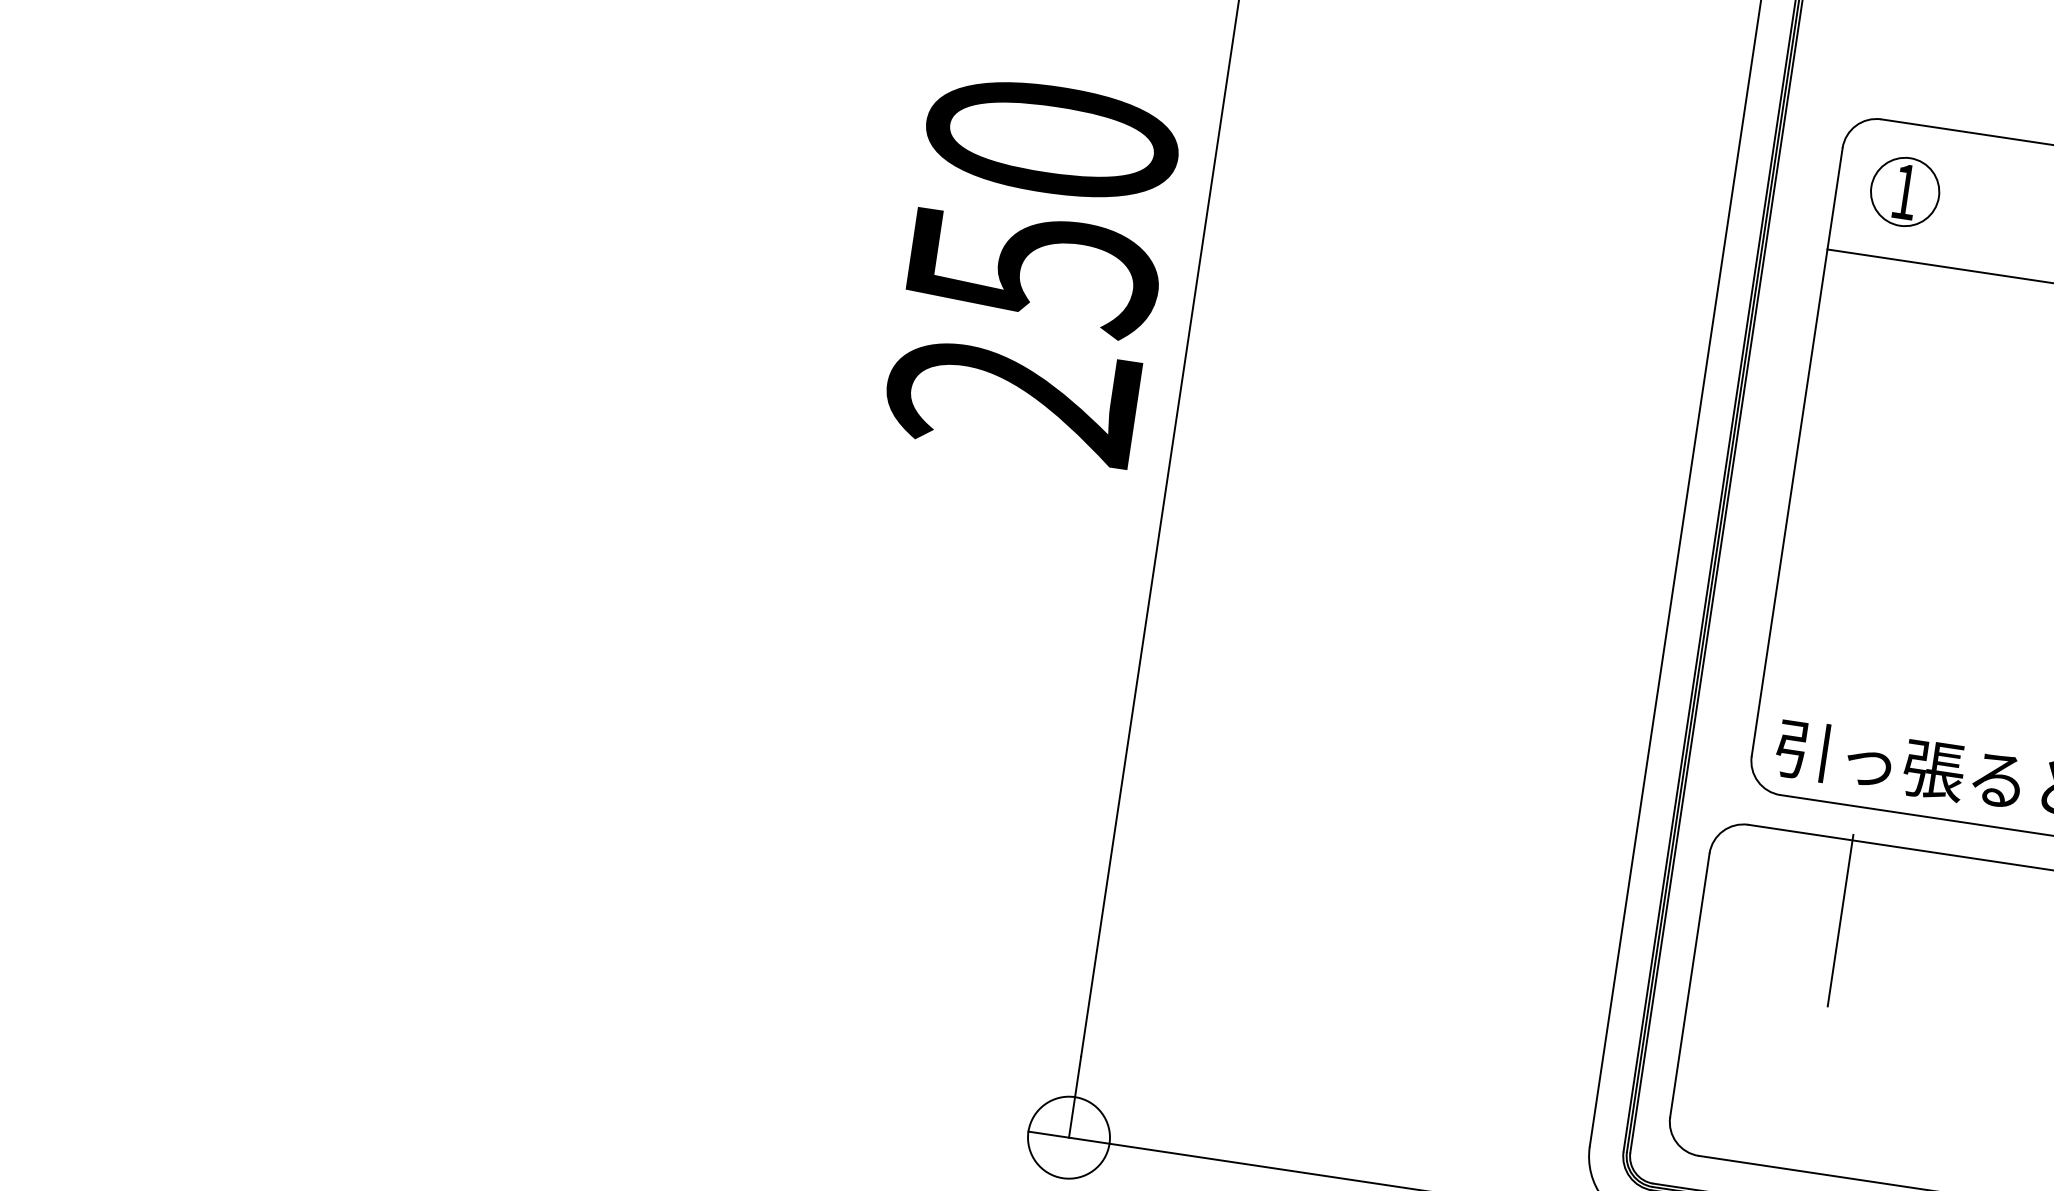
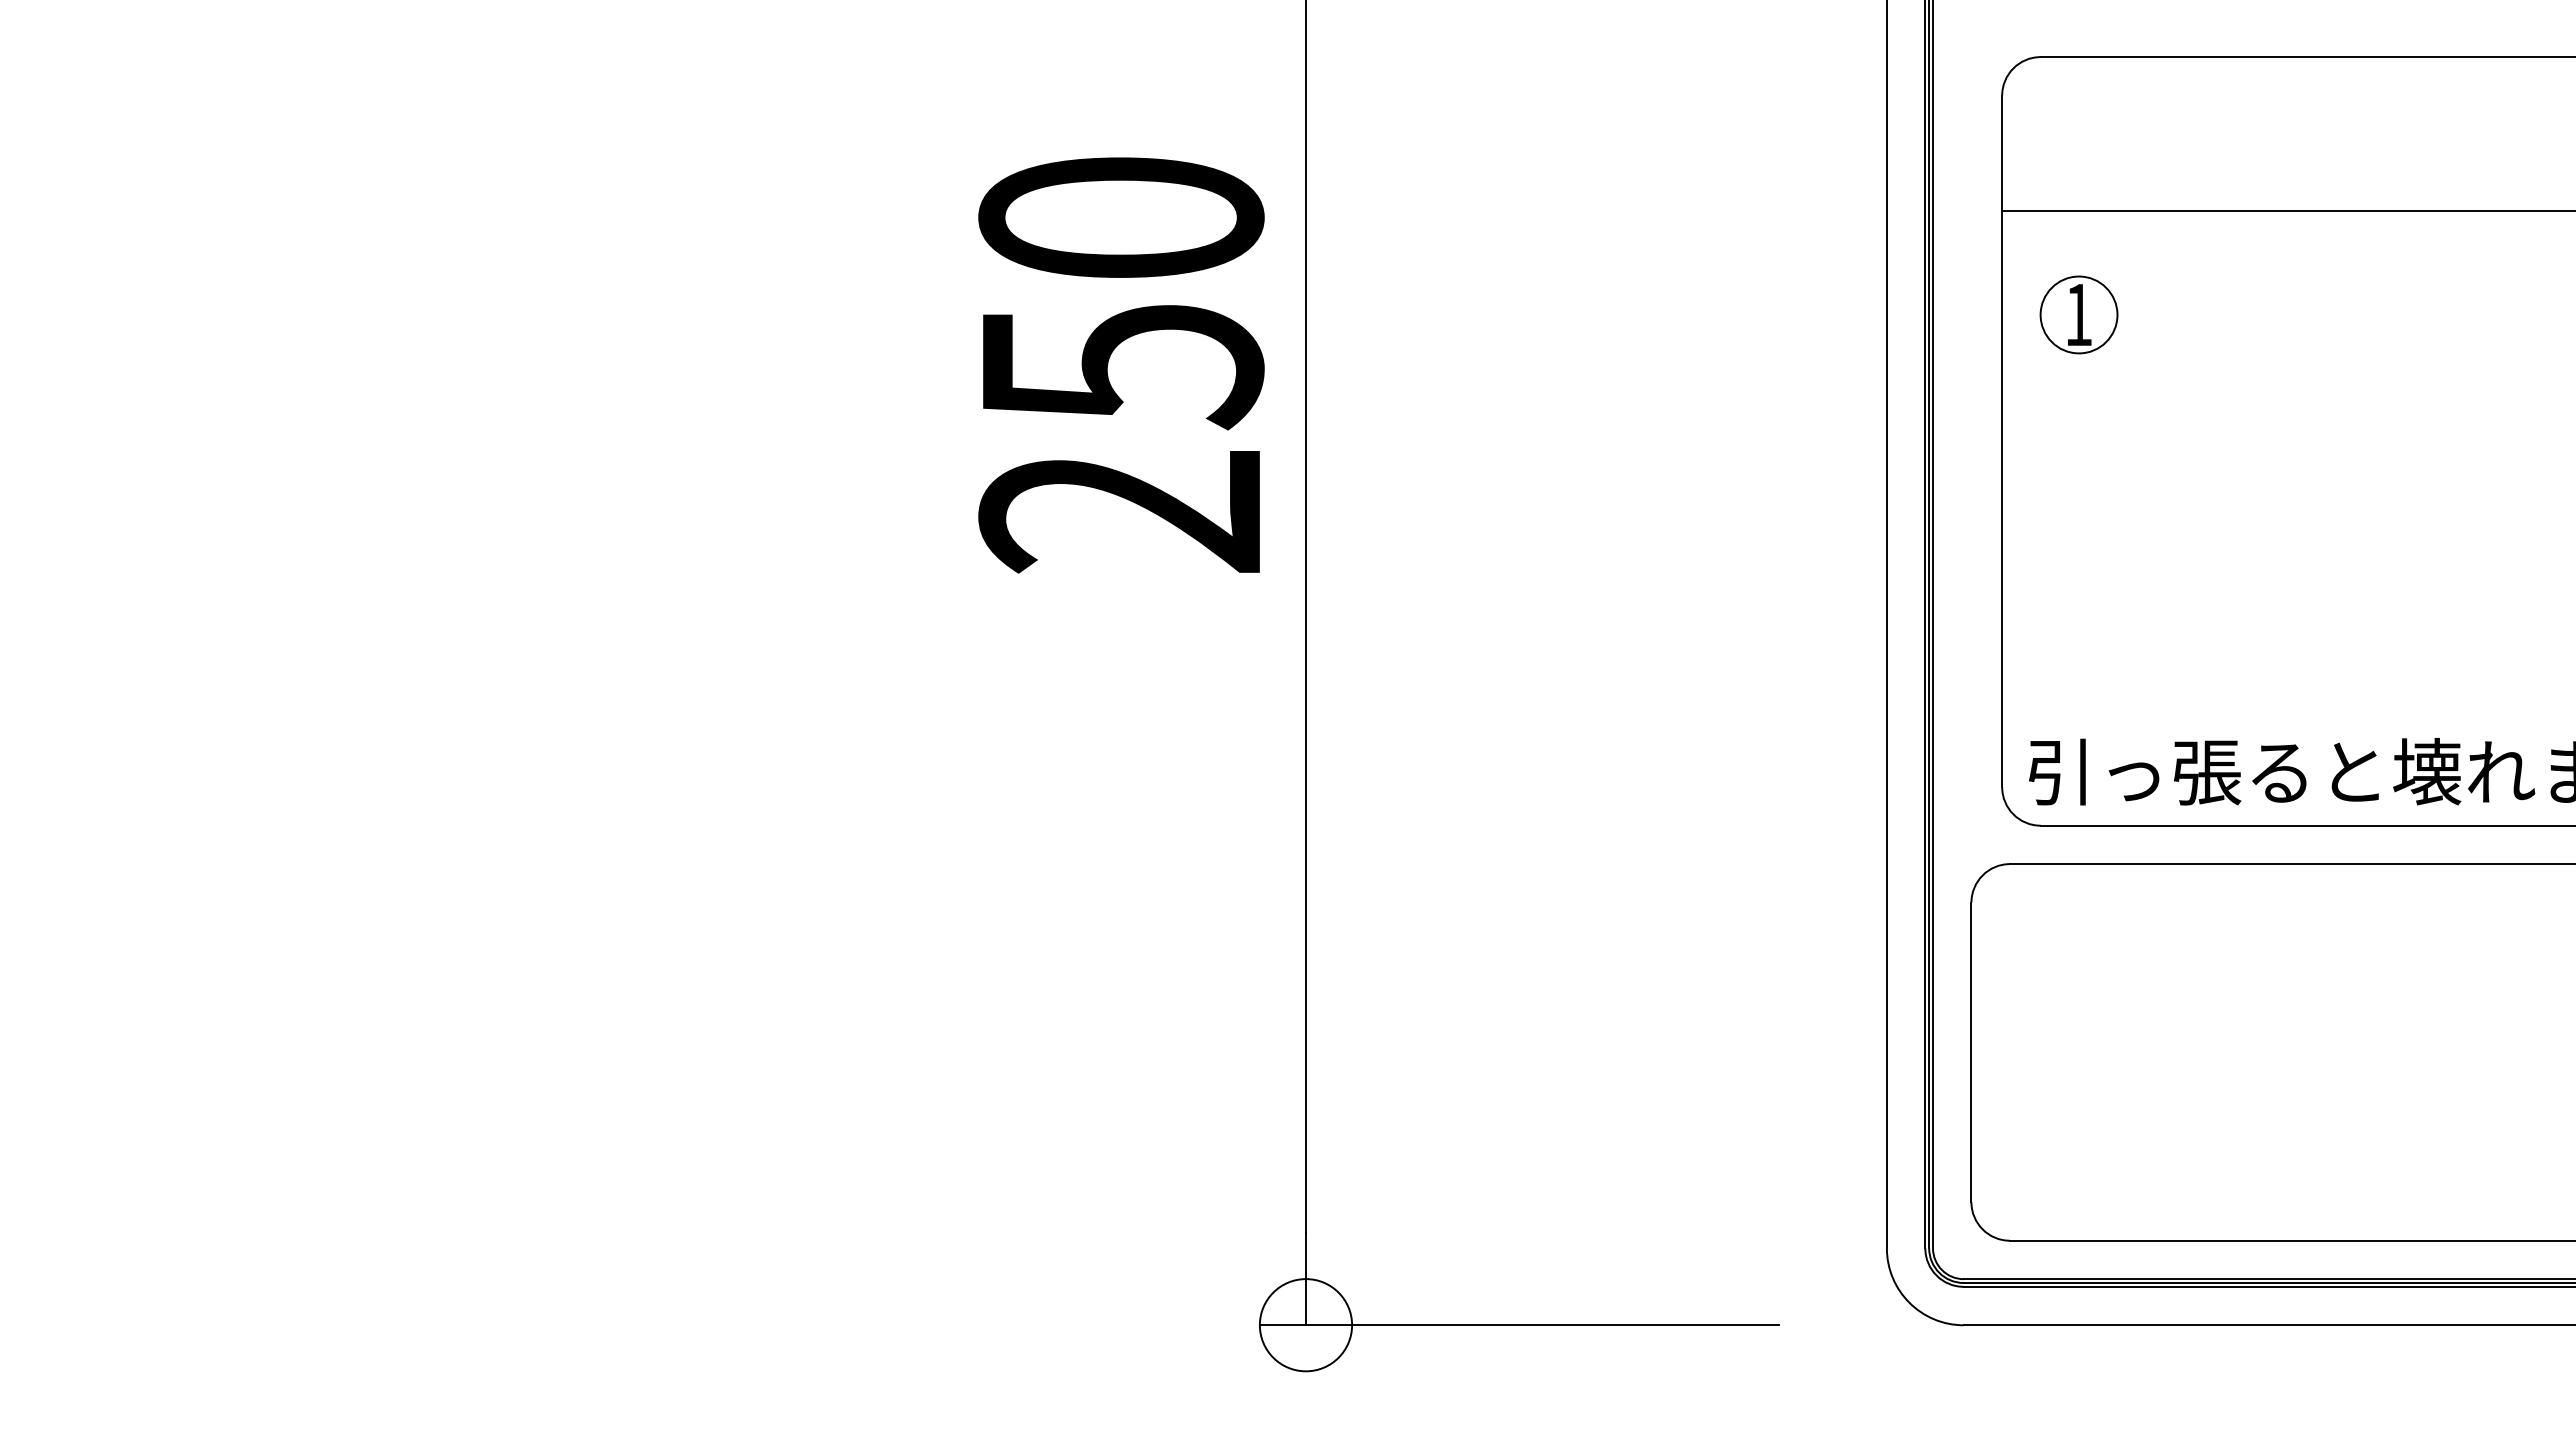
part: (1904, 191) -> (2078, 314), moved
line: (1840, 919) -> (2128, 954), removed

